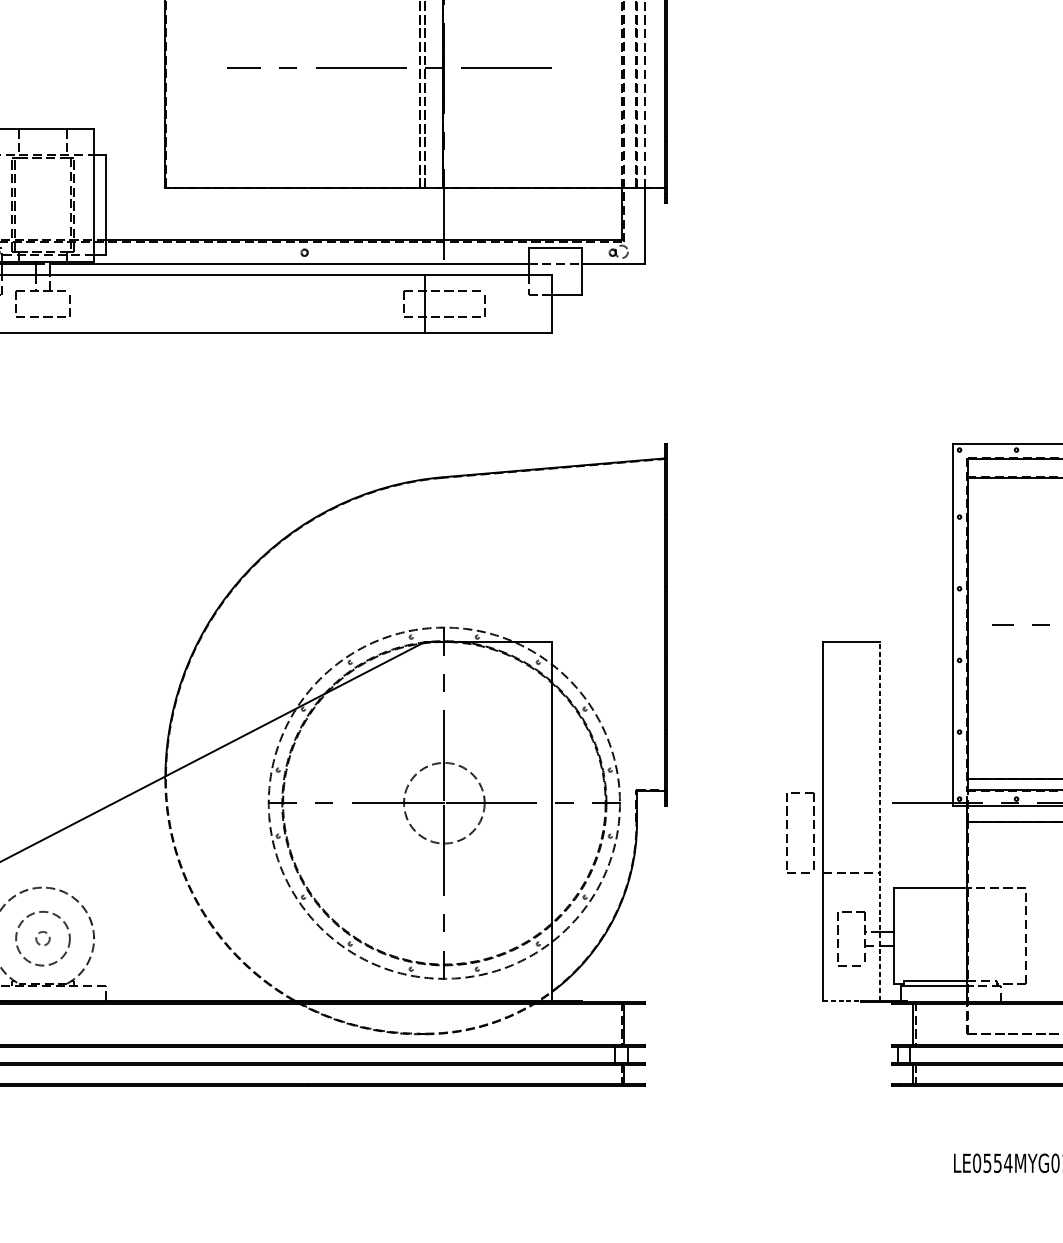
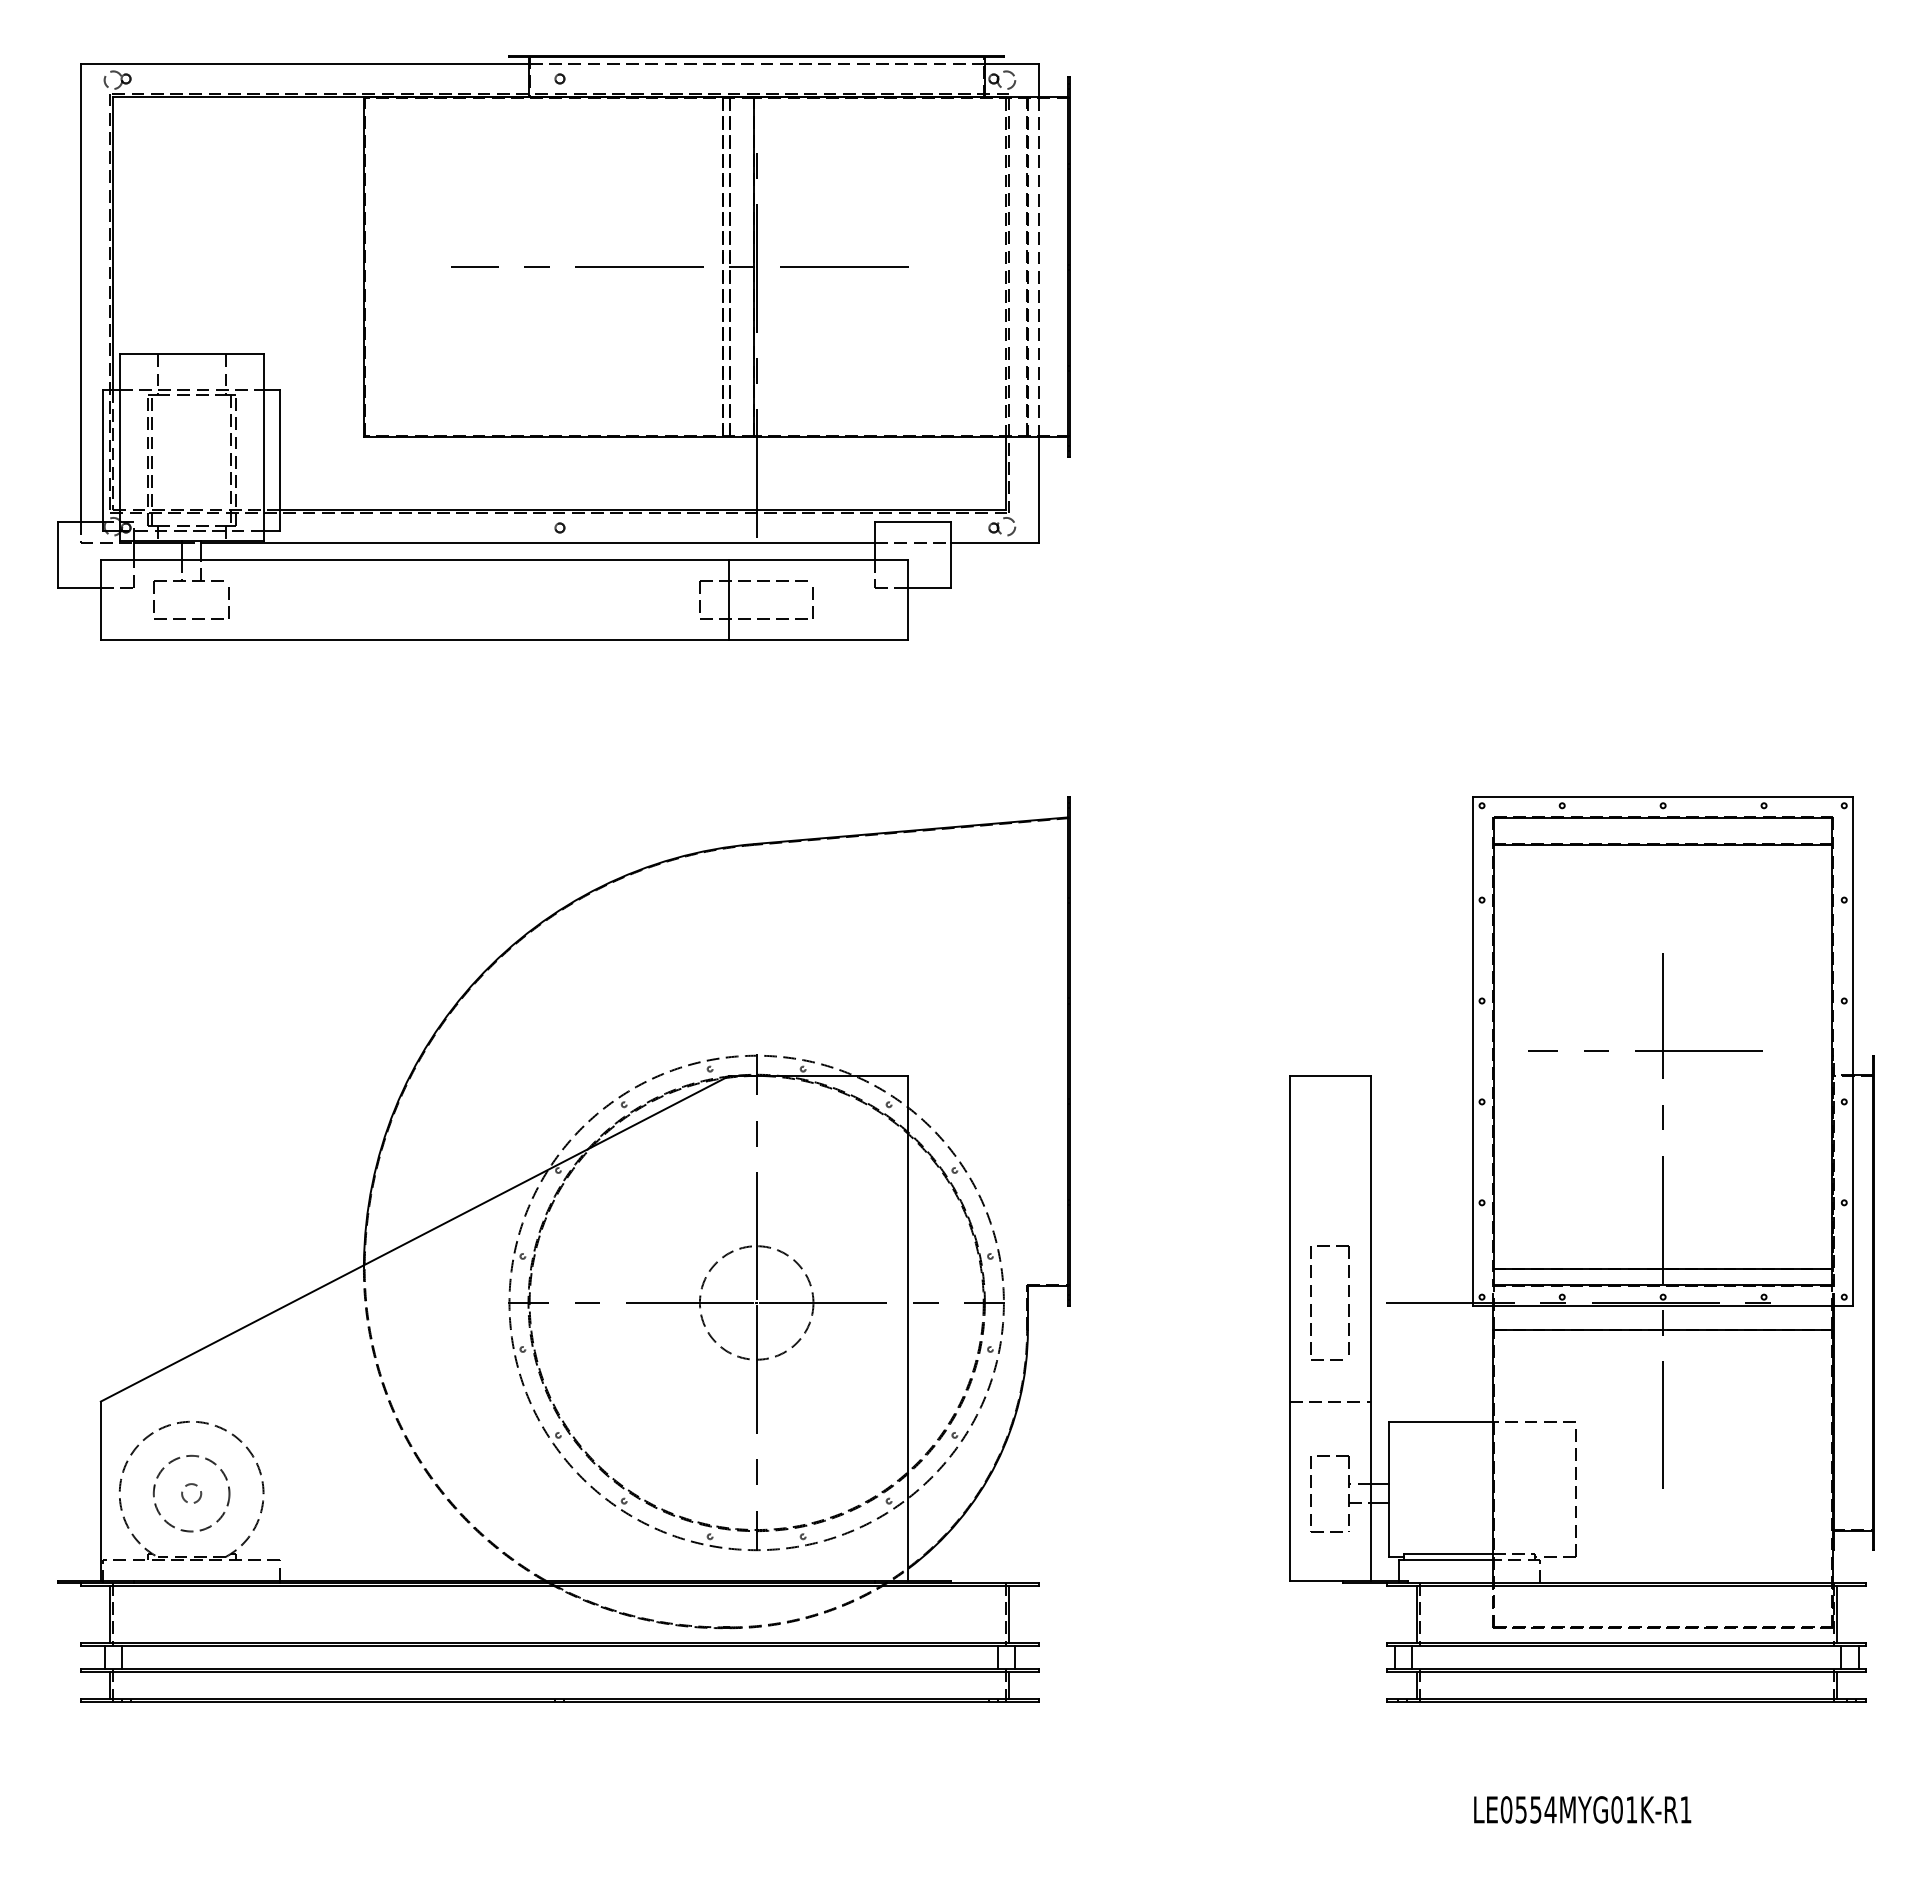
line: (880, 820) -> (1370, 1327), dashed -> solid
part: (787, 834) -> (1311, 1304), moved
line: (842, 1000) -> (1316, 1580), dashed -> solid

